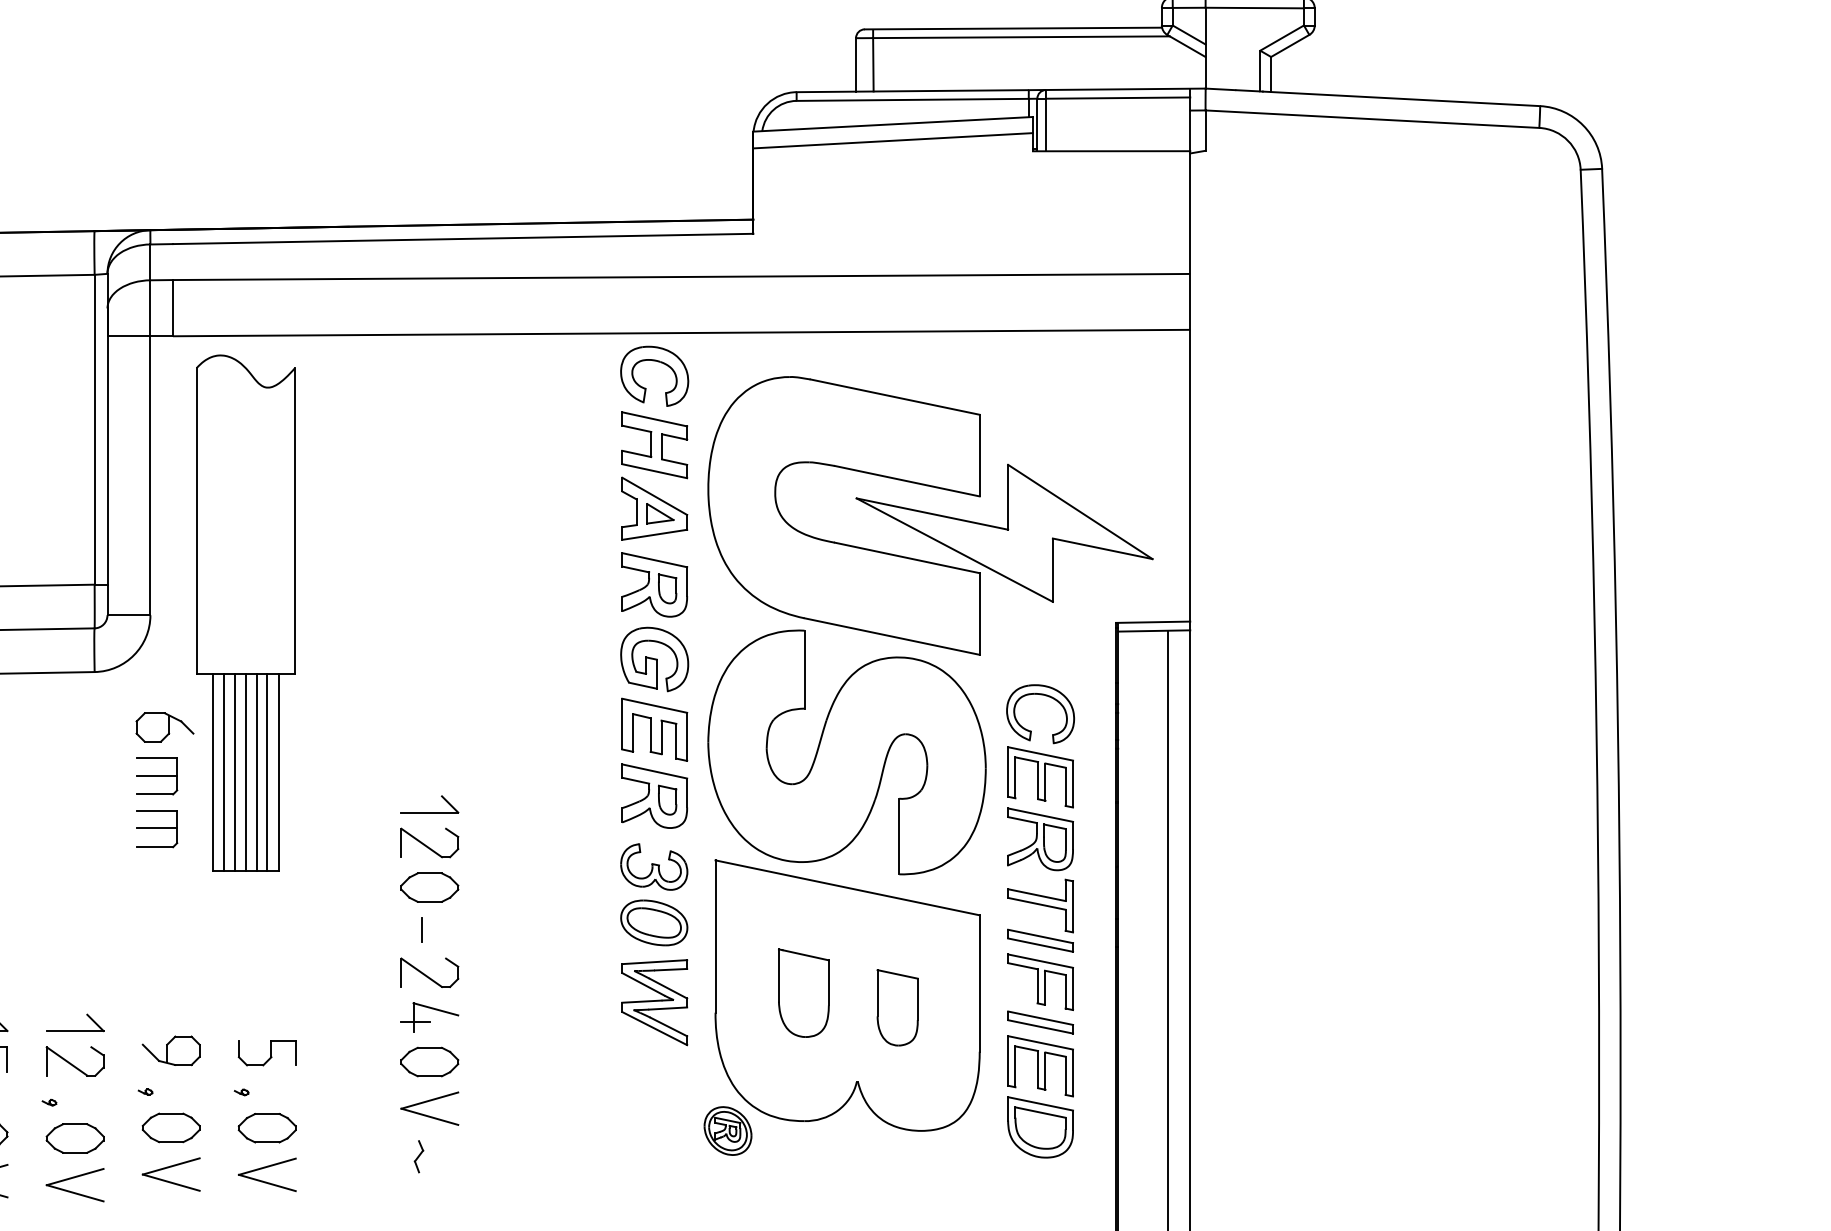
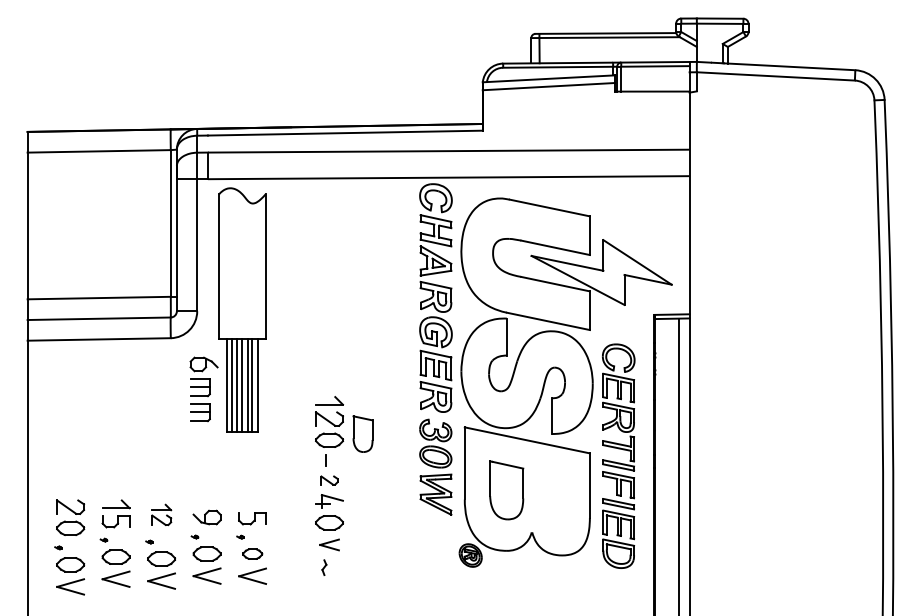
part: (429, 972) -> (329, 480), size x0.6
part: (803, 991) -> (506, 489), size x1.4
part: (896, 1006) -> (362, 433), moved
part: (74, 1044) -> (161, 514), size x0.7
part: (429, 1107) -> (329, 544), size x0.7
part: (267, 1126) -> (252, 553), size x0.7

